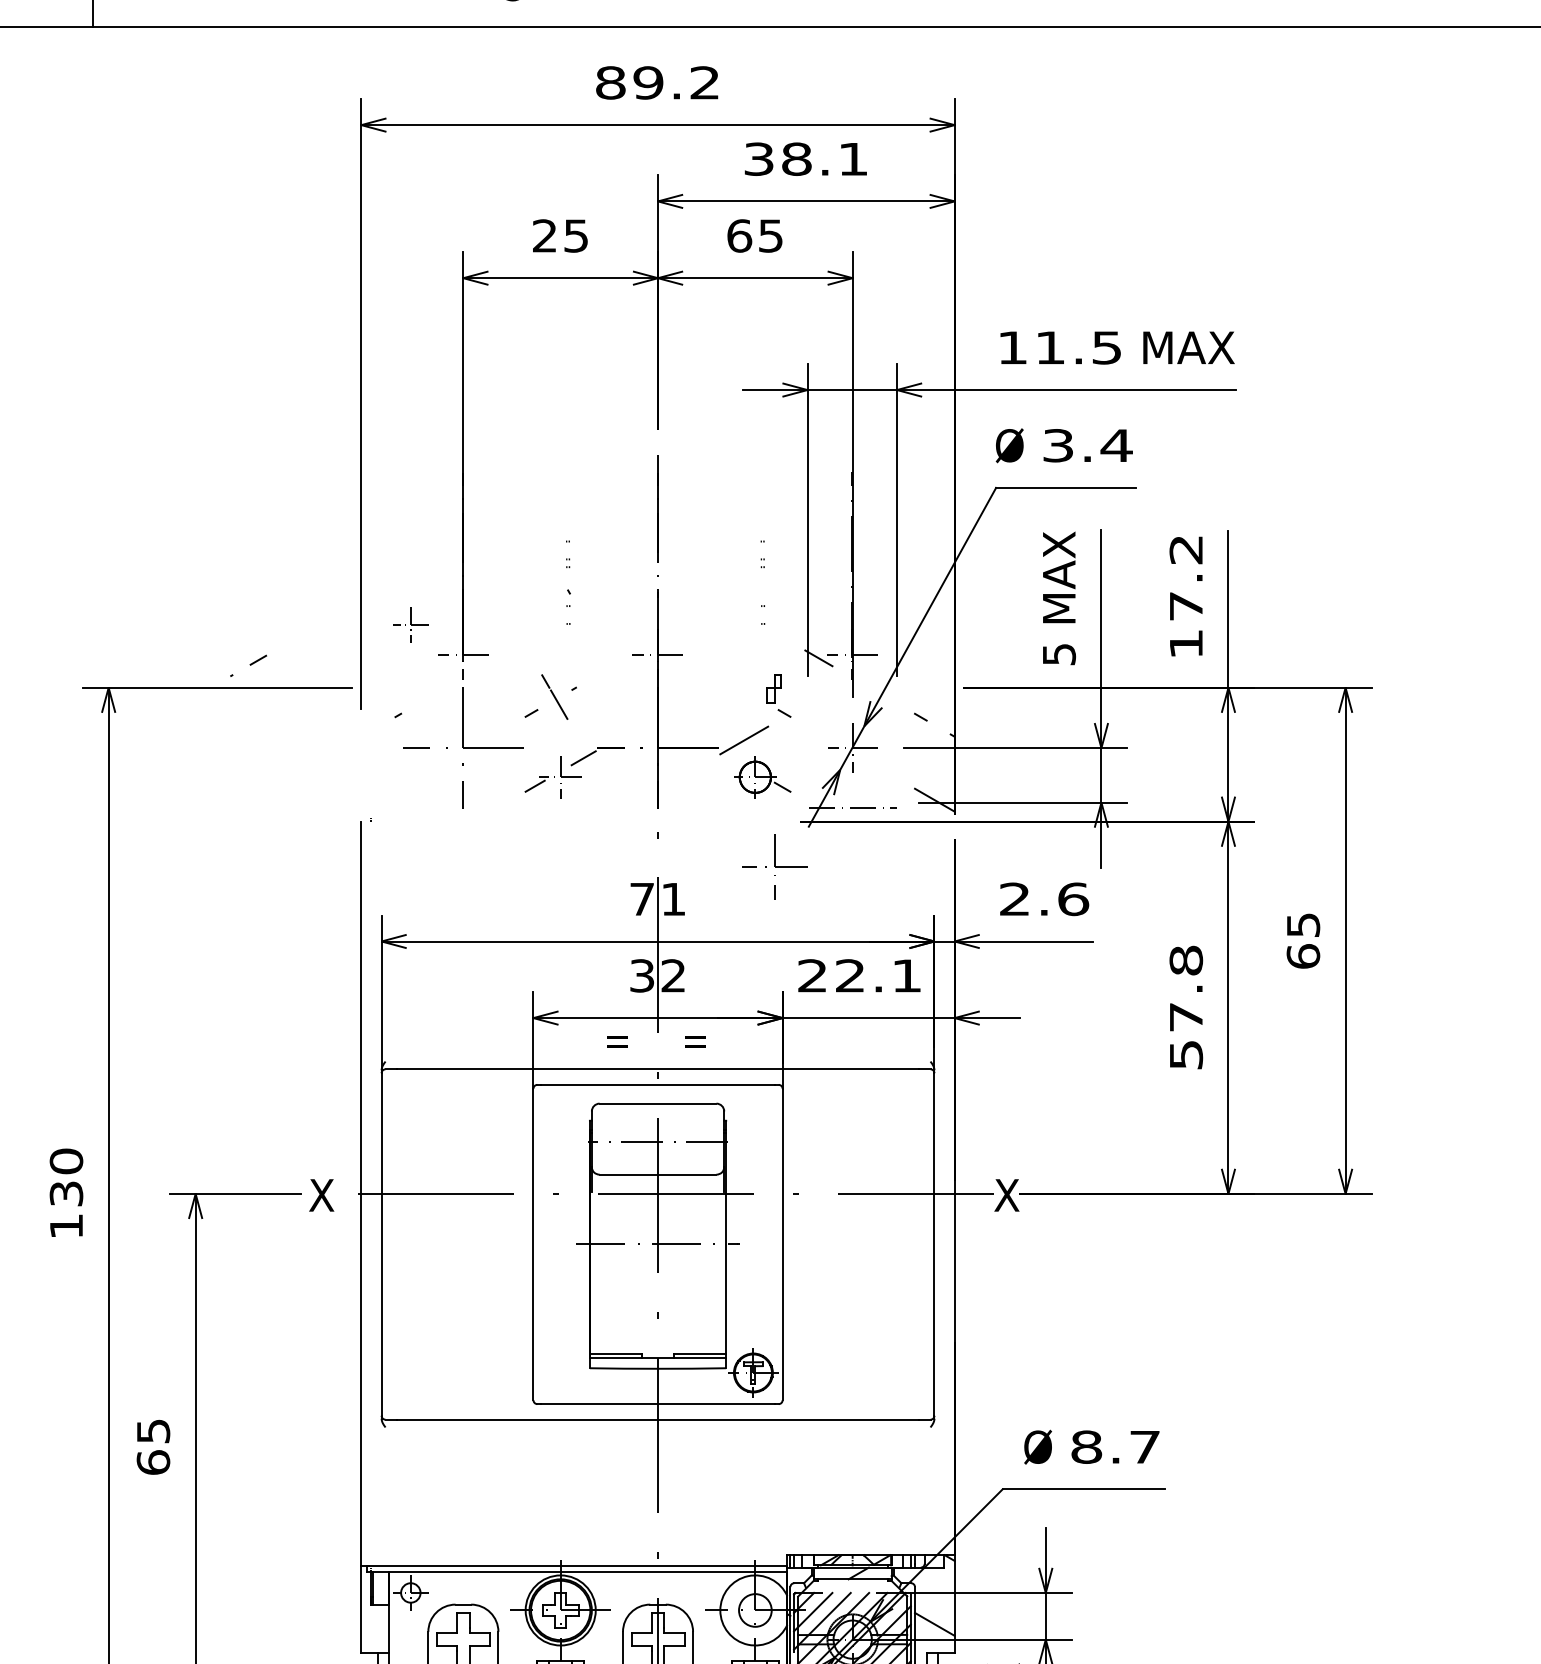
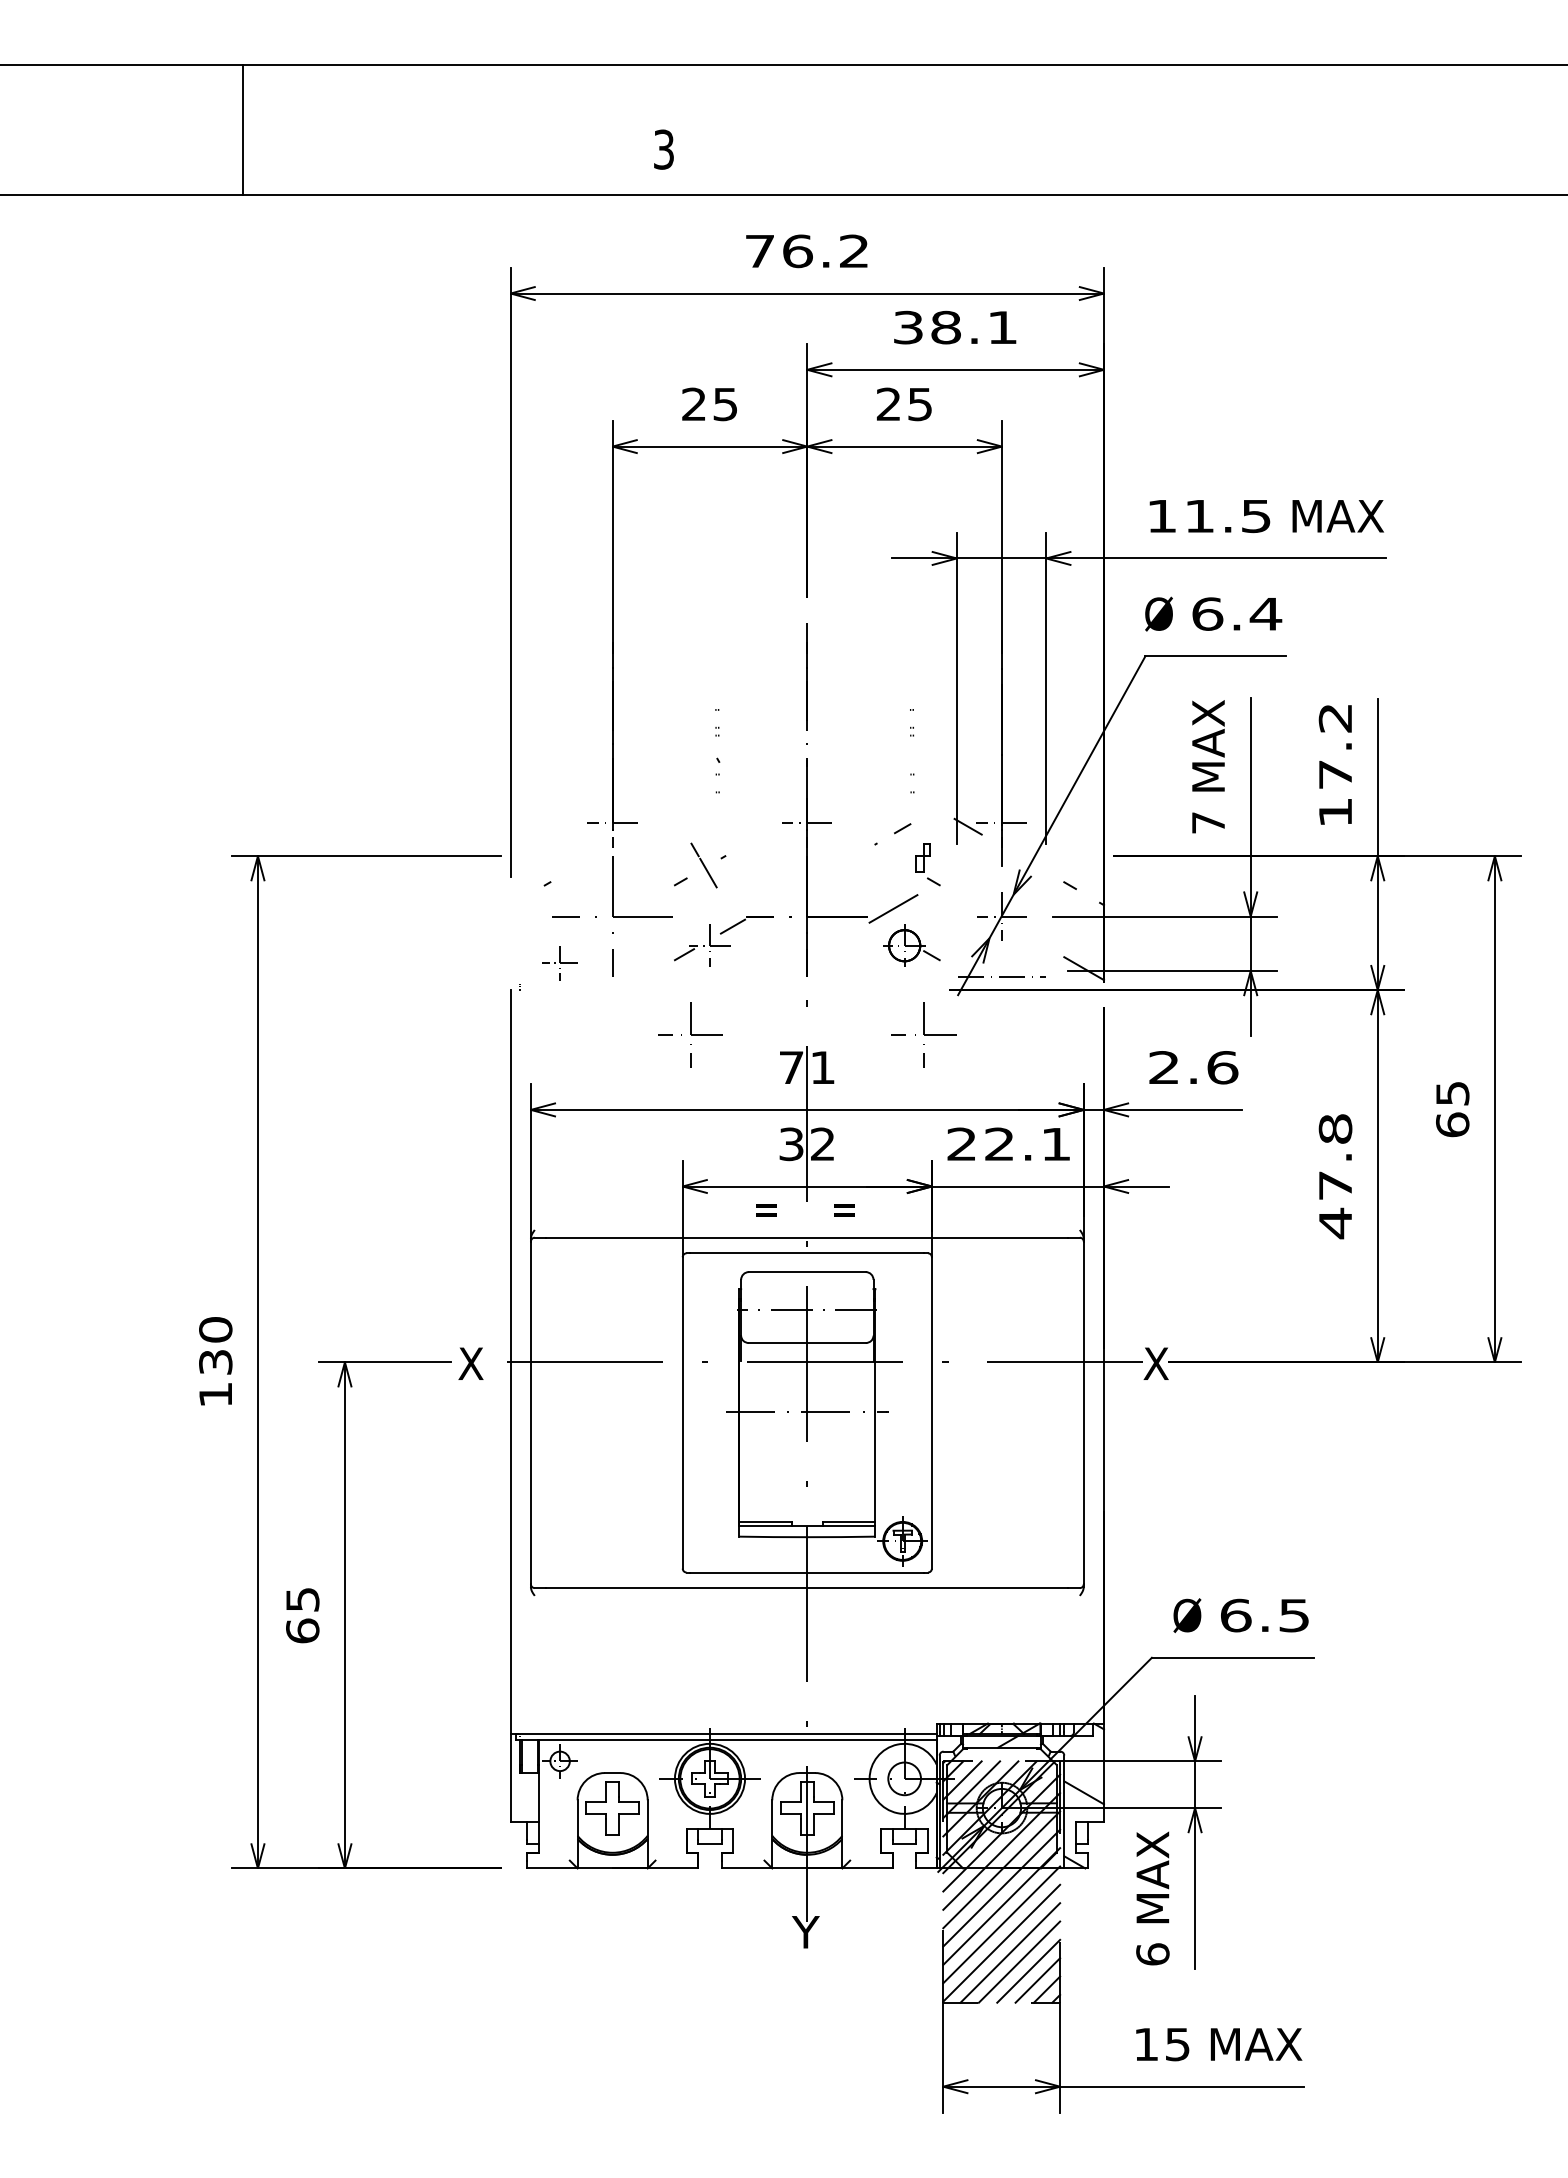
text: (629, 83) -> (778, 251), 89.2 -> 76.2
text: (739, 236) -> (888, 404), 65 -> 25
text: (1058, 445) -> (1207, 613), 3.4 -> 6.4
part: (410, 625) -> (559, 963), moved
text: (1059, 654) -> (1208, 822), 5 -> 7
part: (248, 666) -> (892, 834), moved
part: (541, 866) -> (690, 1034), added
text: (1186, 1055) -> (1335, 1223), 57.8 -> 47.8
text: (1115, 1447) -> (1264, 1615), 8.7 -> 6.5

